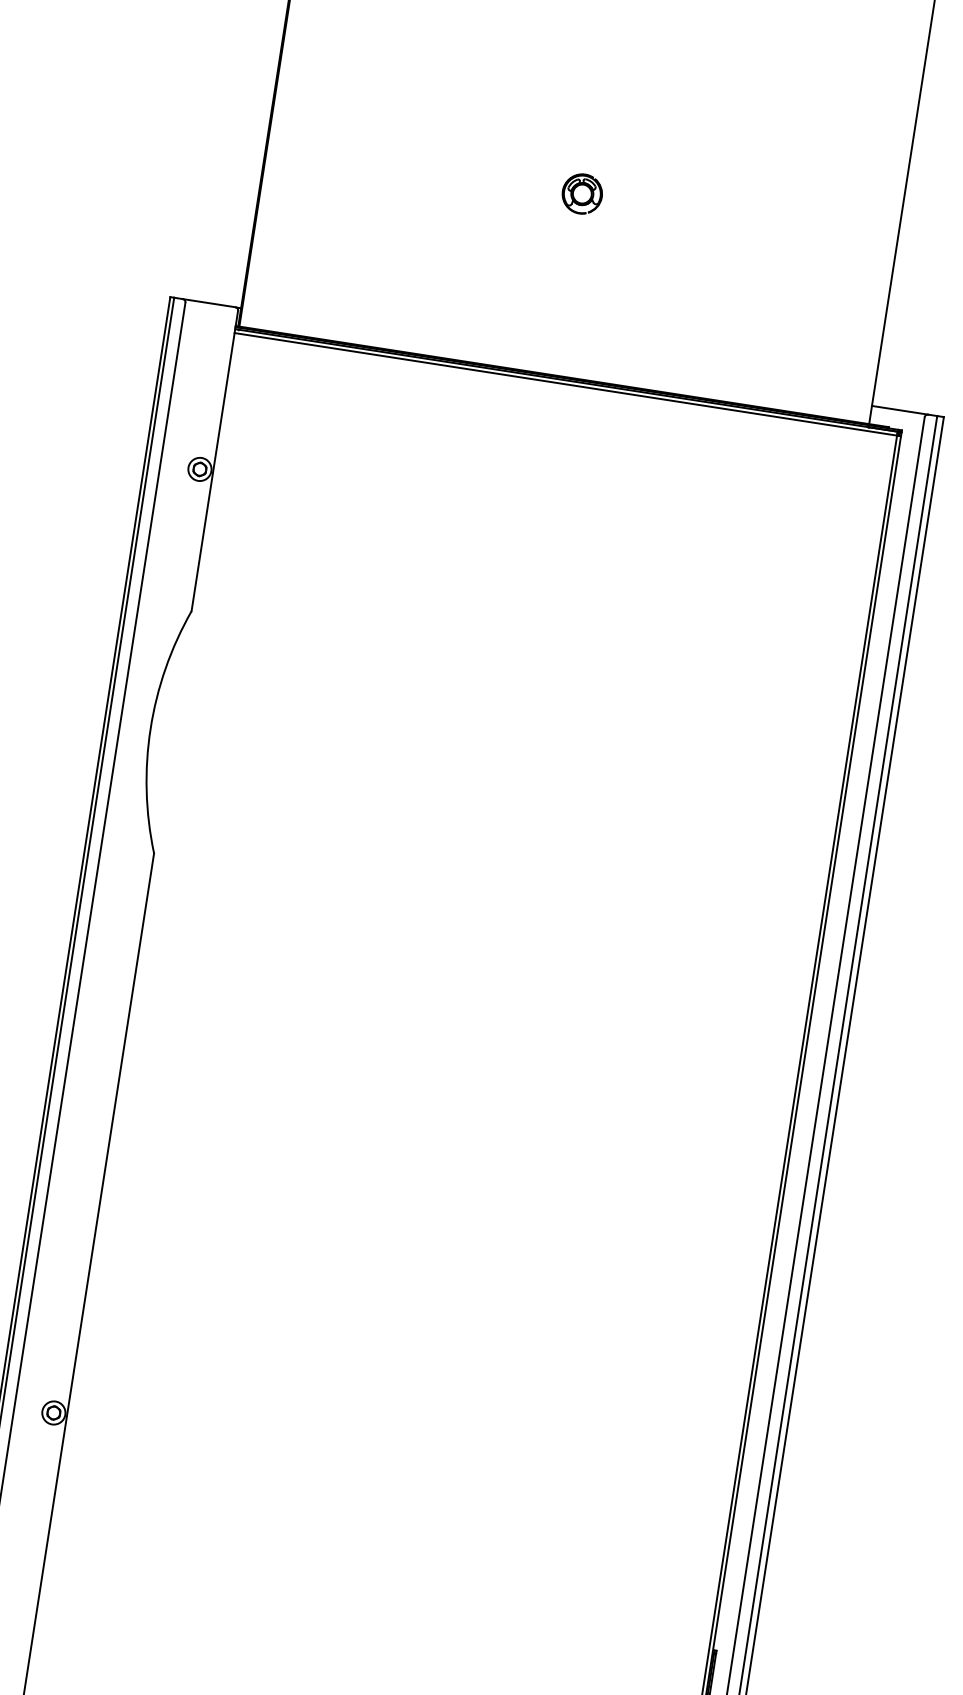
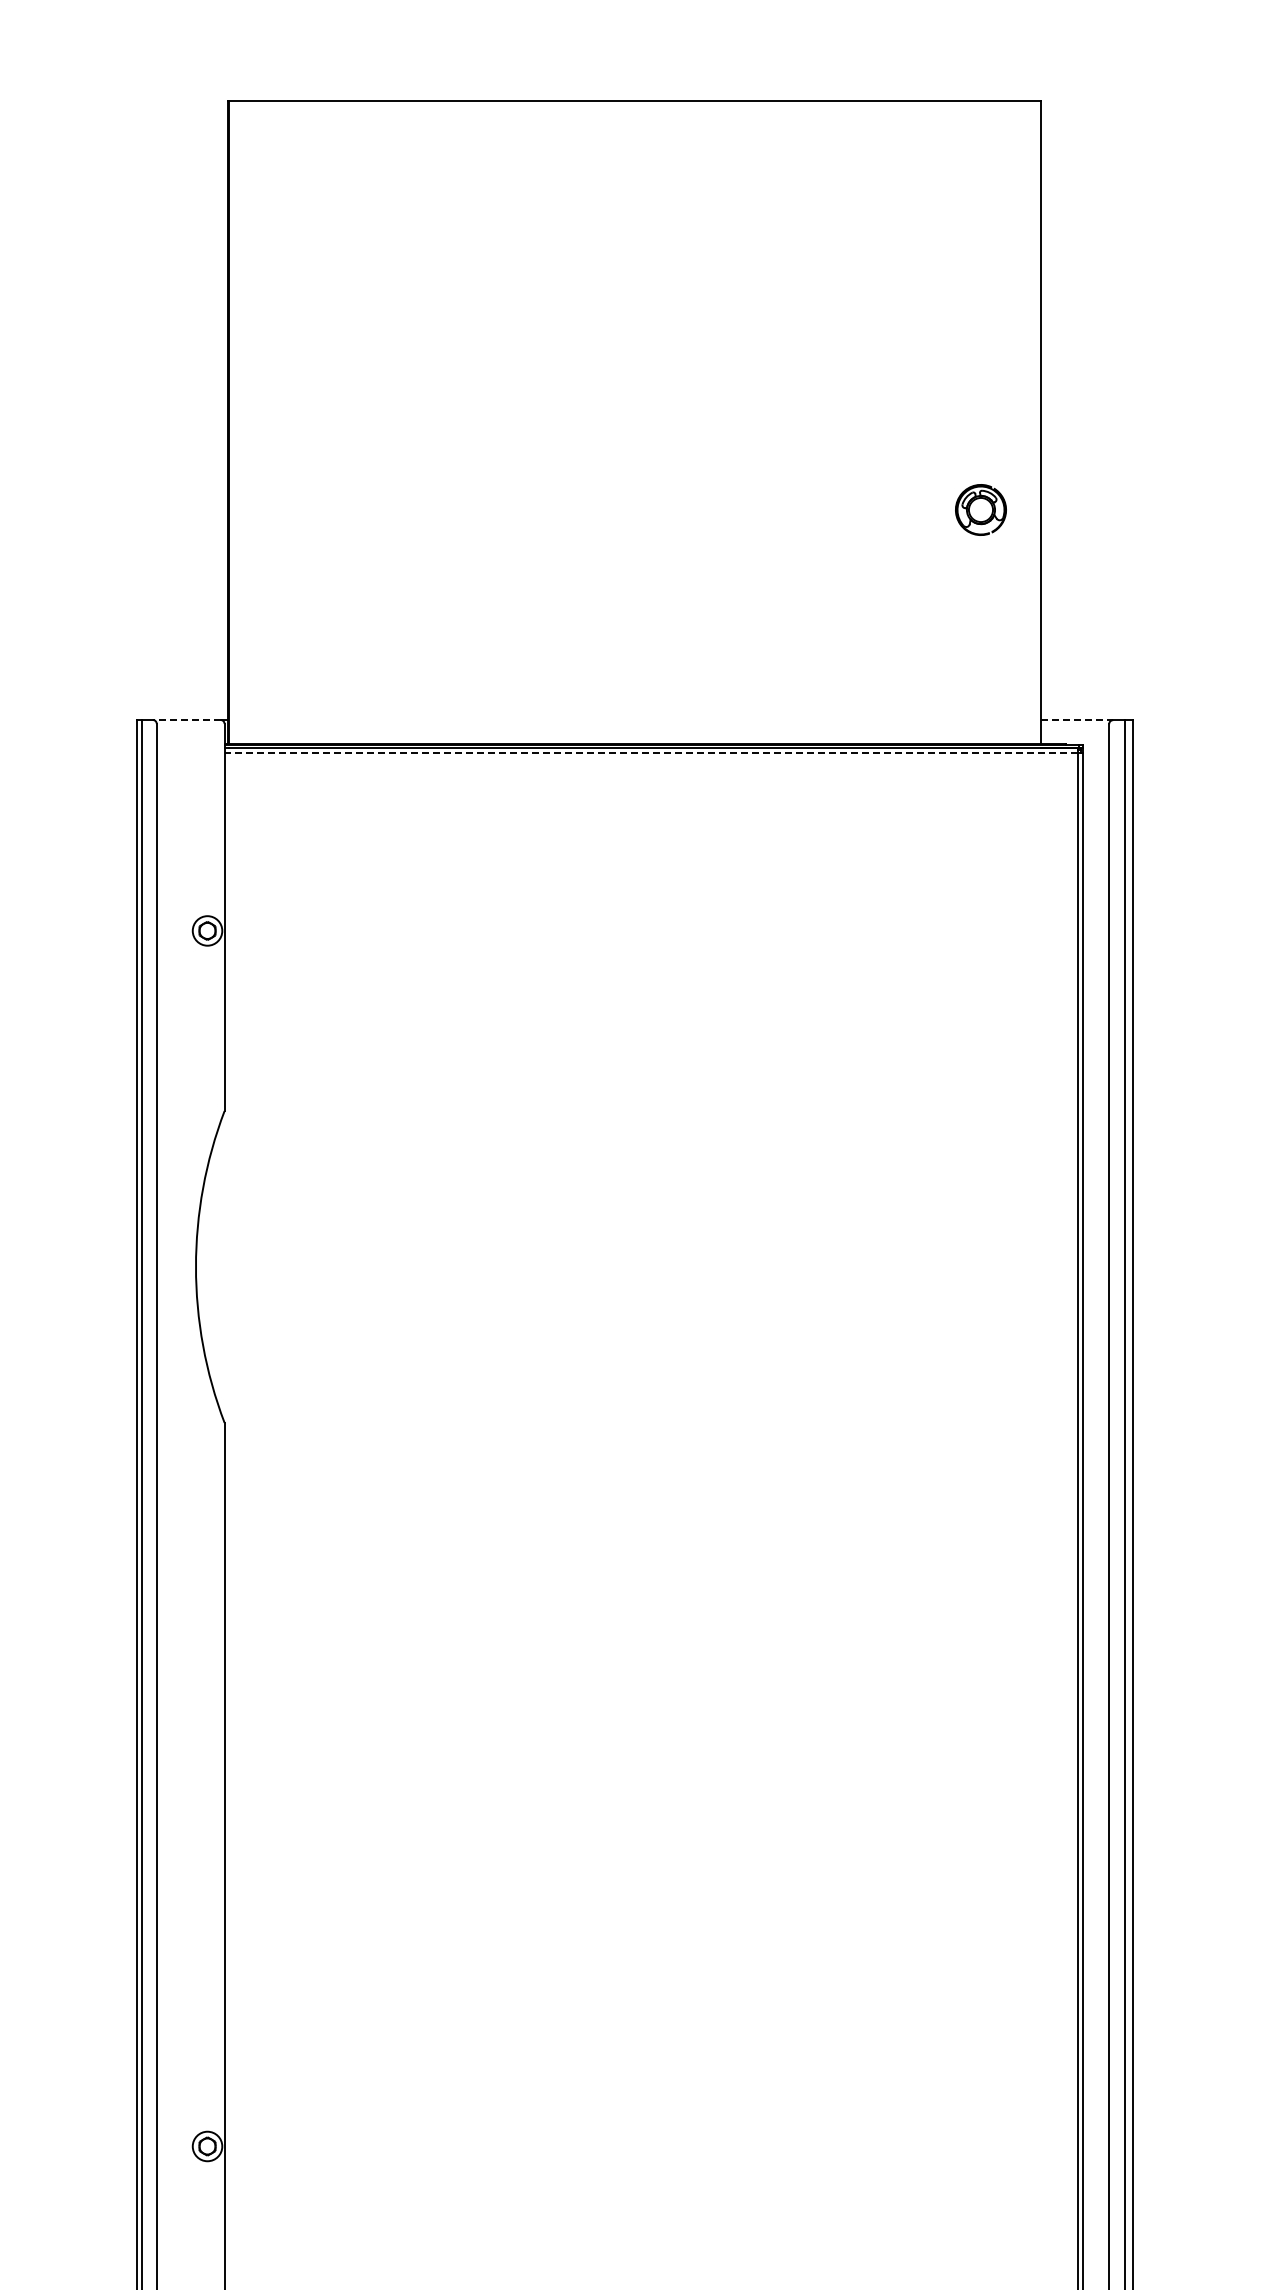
part: (582, 193) -> (980, 509), moved
line: (209, 302) -> (186, 719), solid -> dashed
line: (566, 384) -> (651, 752), solid -> dashed
line: (900, 410) -> (1077, 720), solid -> dashed

